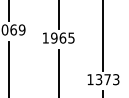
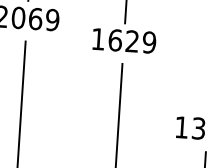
text: (62, 37) -> (131, 40), 1965 -> 1629

